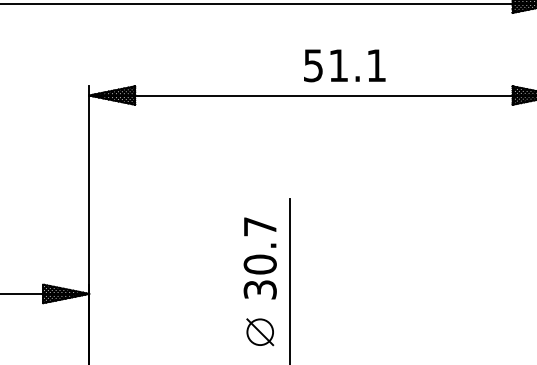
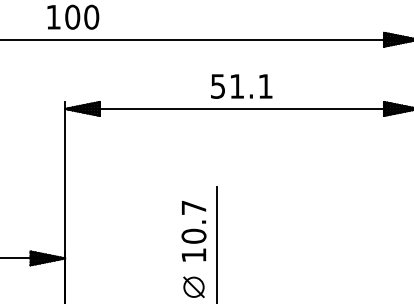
text: (344, 65) -> (241, 86), moved
text: (259, 290) -> (193, 255), 30.7 -> 10.7

